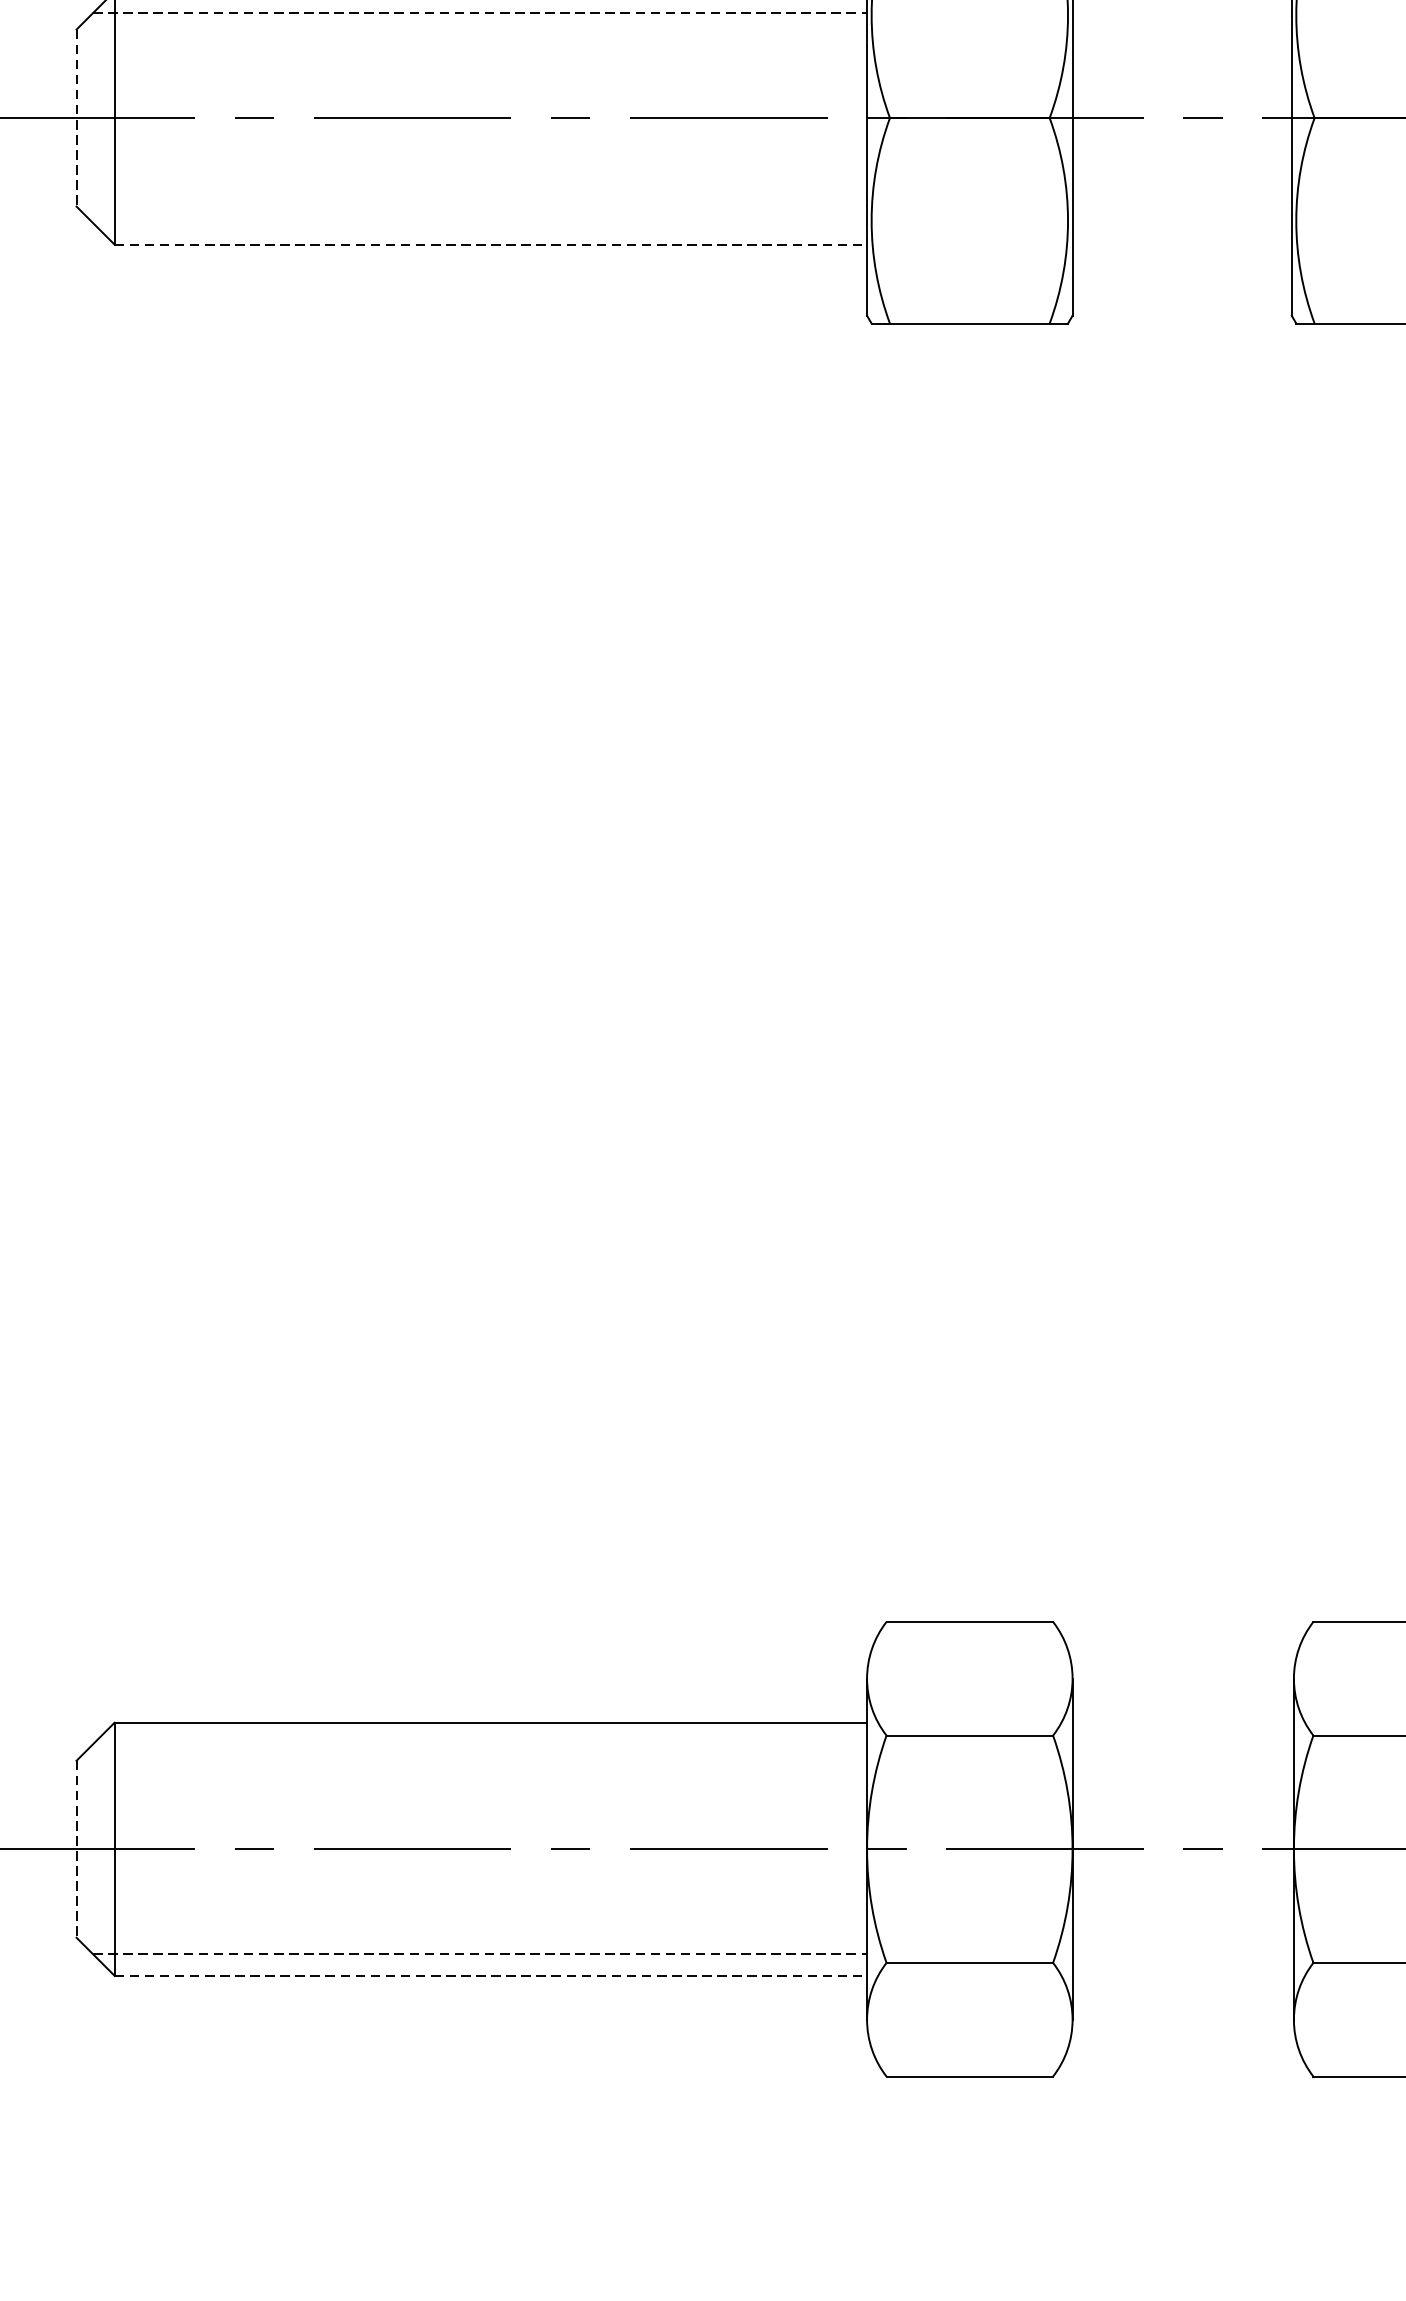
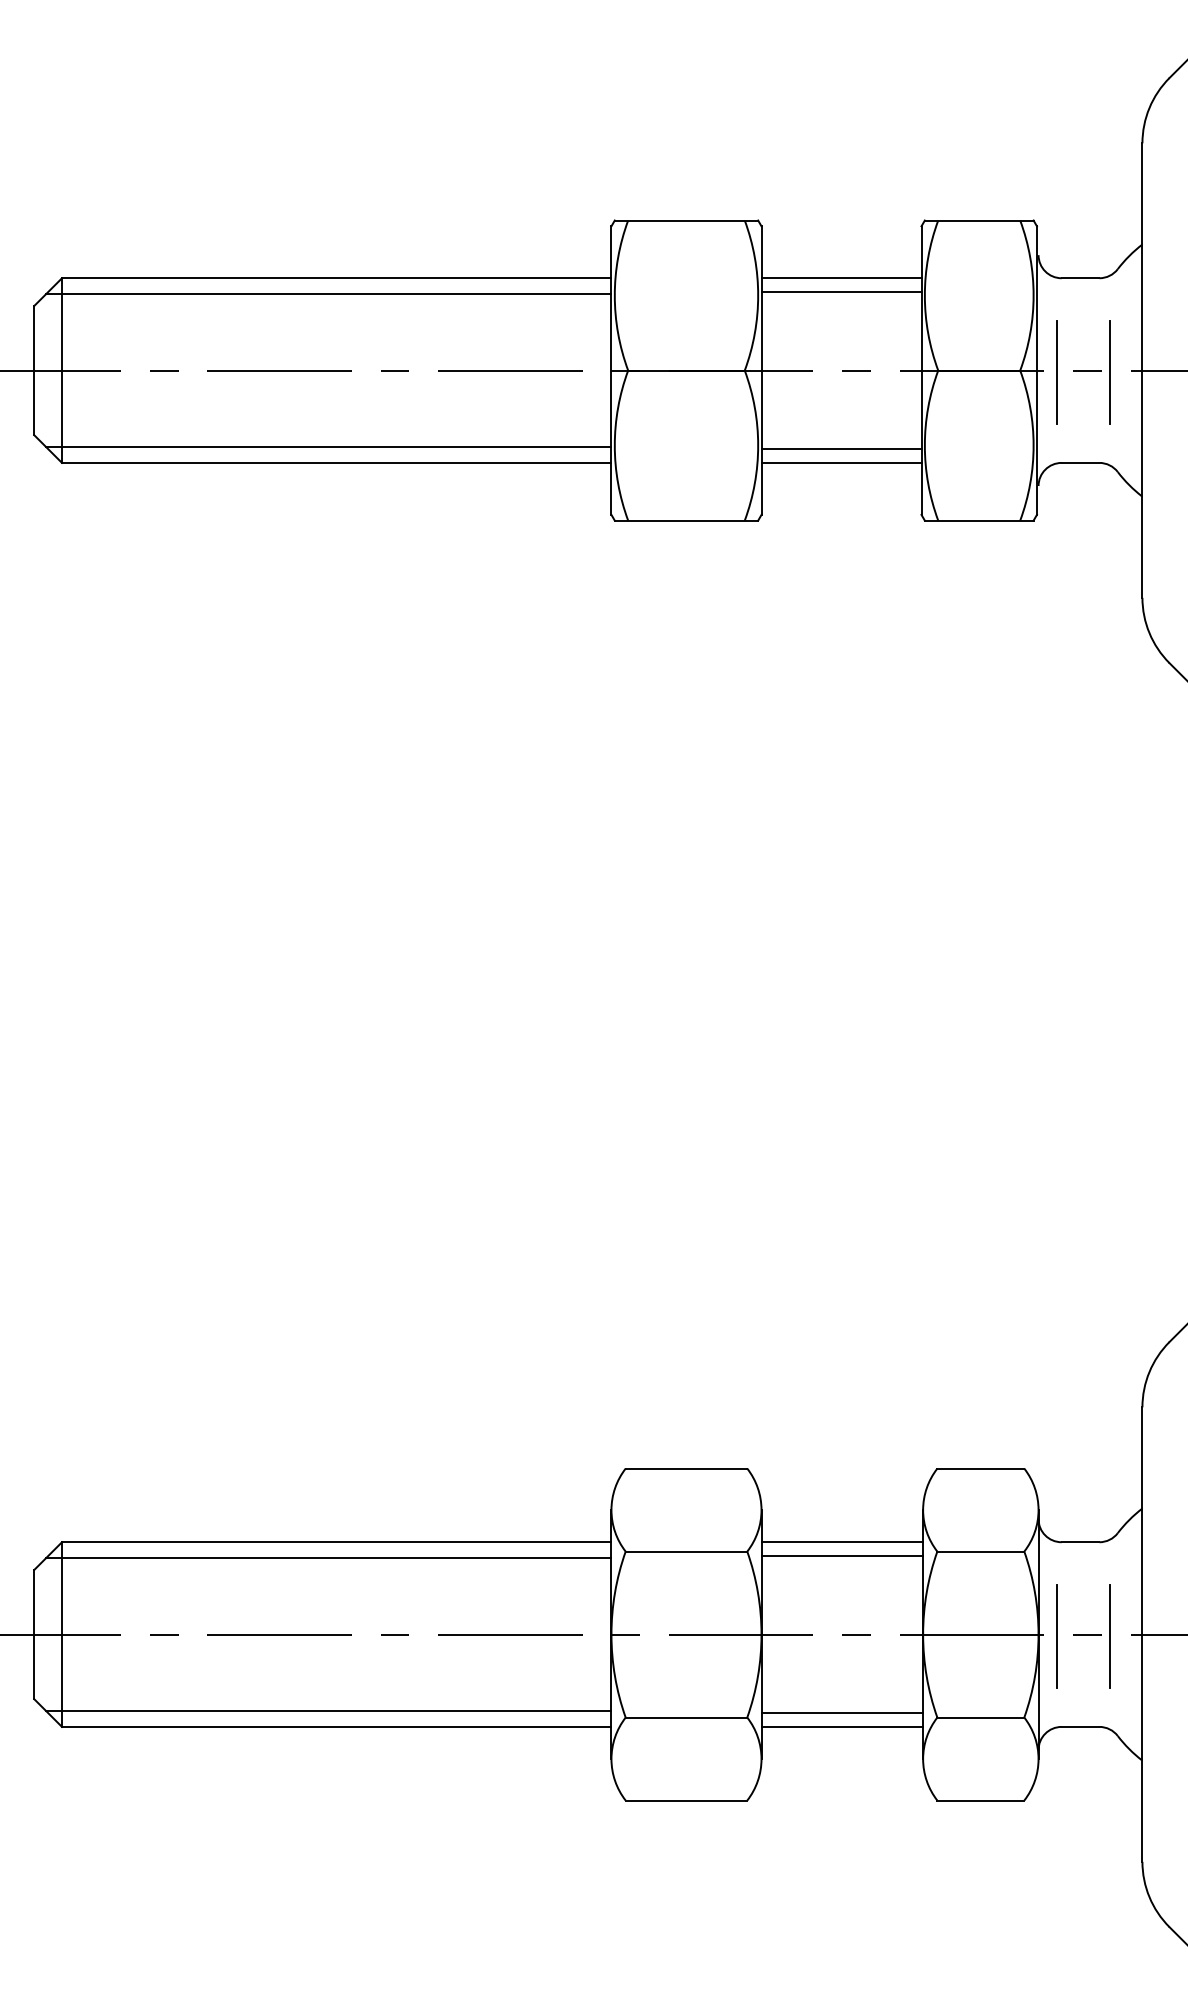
line: (1182, 11) -> (841, 292), added
line: (479, 12) -> (328, 293), dashed -> solid
line: (76, 117) -> (34, 370), dashed -> solid
line: (479, 223) -> (328, 447), added
line: (1182, 226) -> (841, 449), added
line: (490, 243) -> (336, 462), dashed -> solid
line: (1182, 243) -> (841, 462), added
line: (1183, 1723) -> (842, 1542), added
line: (1183, 1742) -> (842, 1556), added
line: (479, 1743) -> (328, 1557), added
line: (76, 1849) -> (34, 1634), dashed -> solid
line: (479, 1954) -> (328, 1711), dashed -> solid
line: (1183, 1957) -> (842, 1713), added
line: (490, 1975) -> (336, 1726), dashed -> solid
line: (1183, 1975) -> (842, 1726), added

